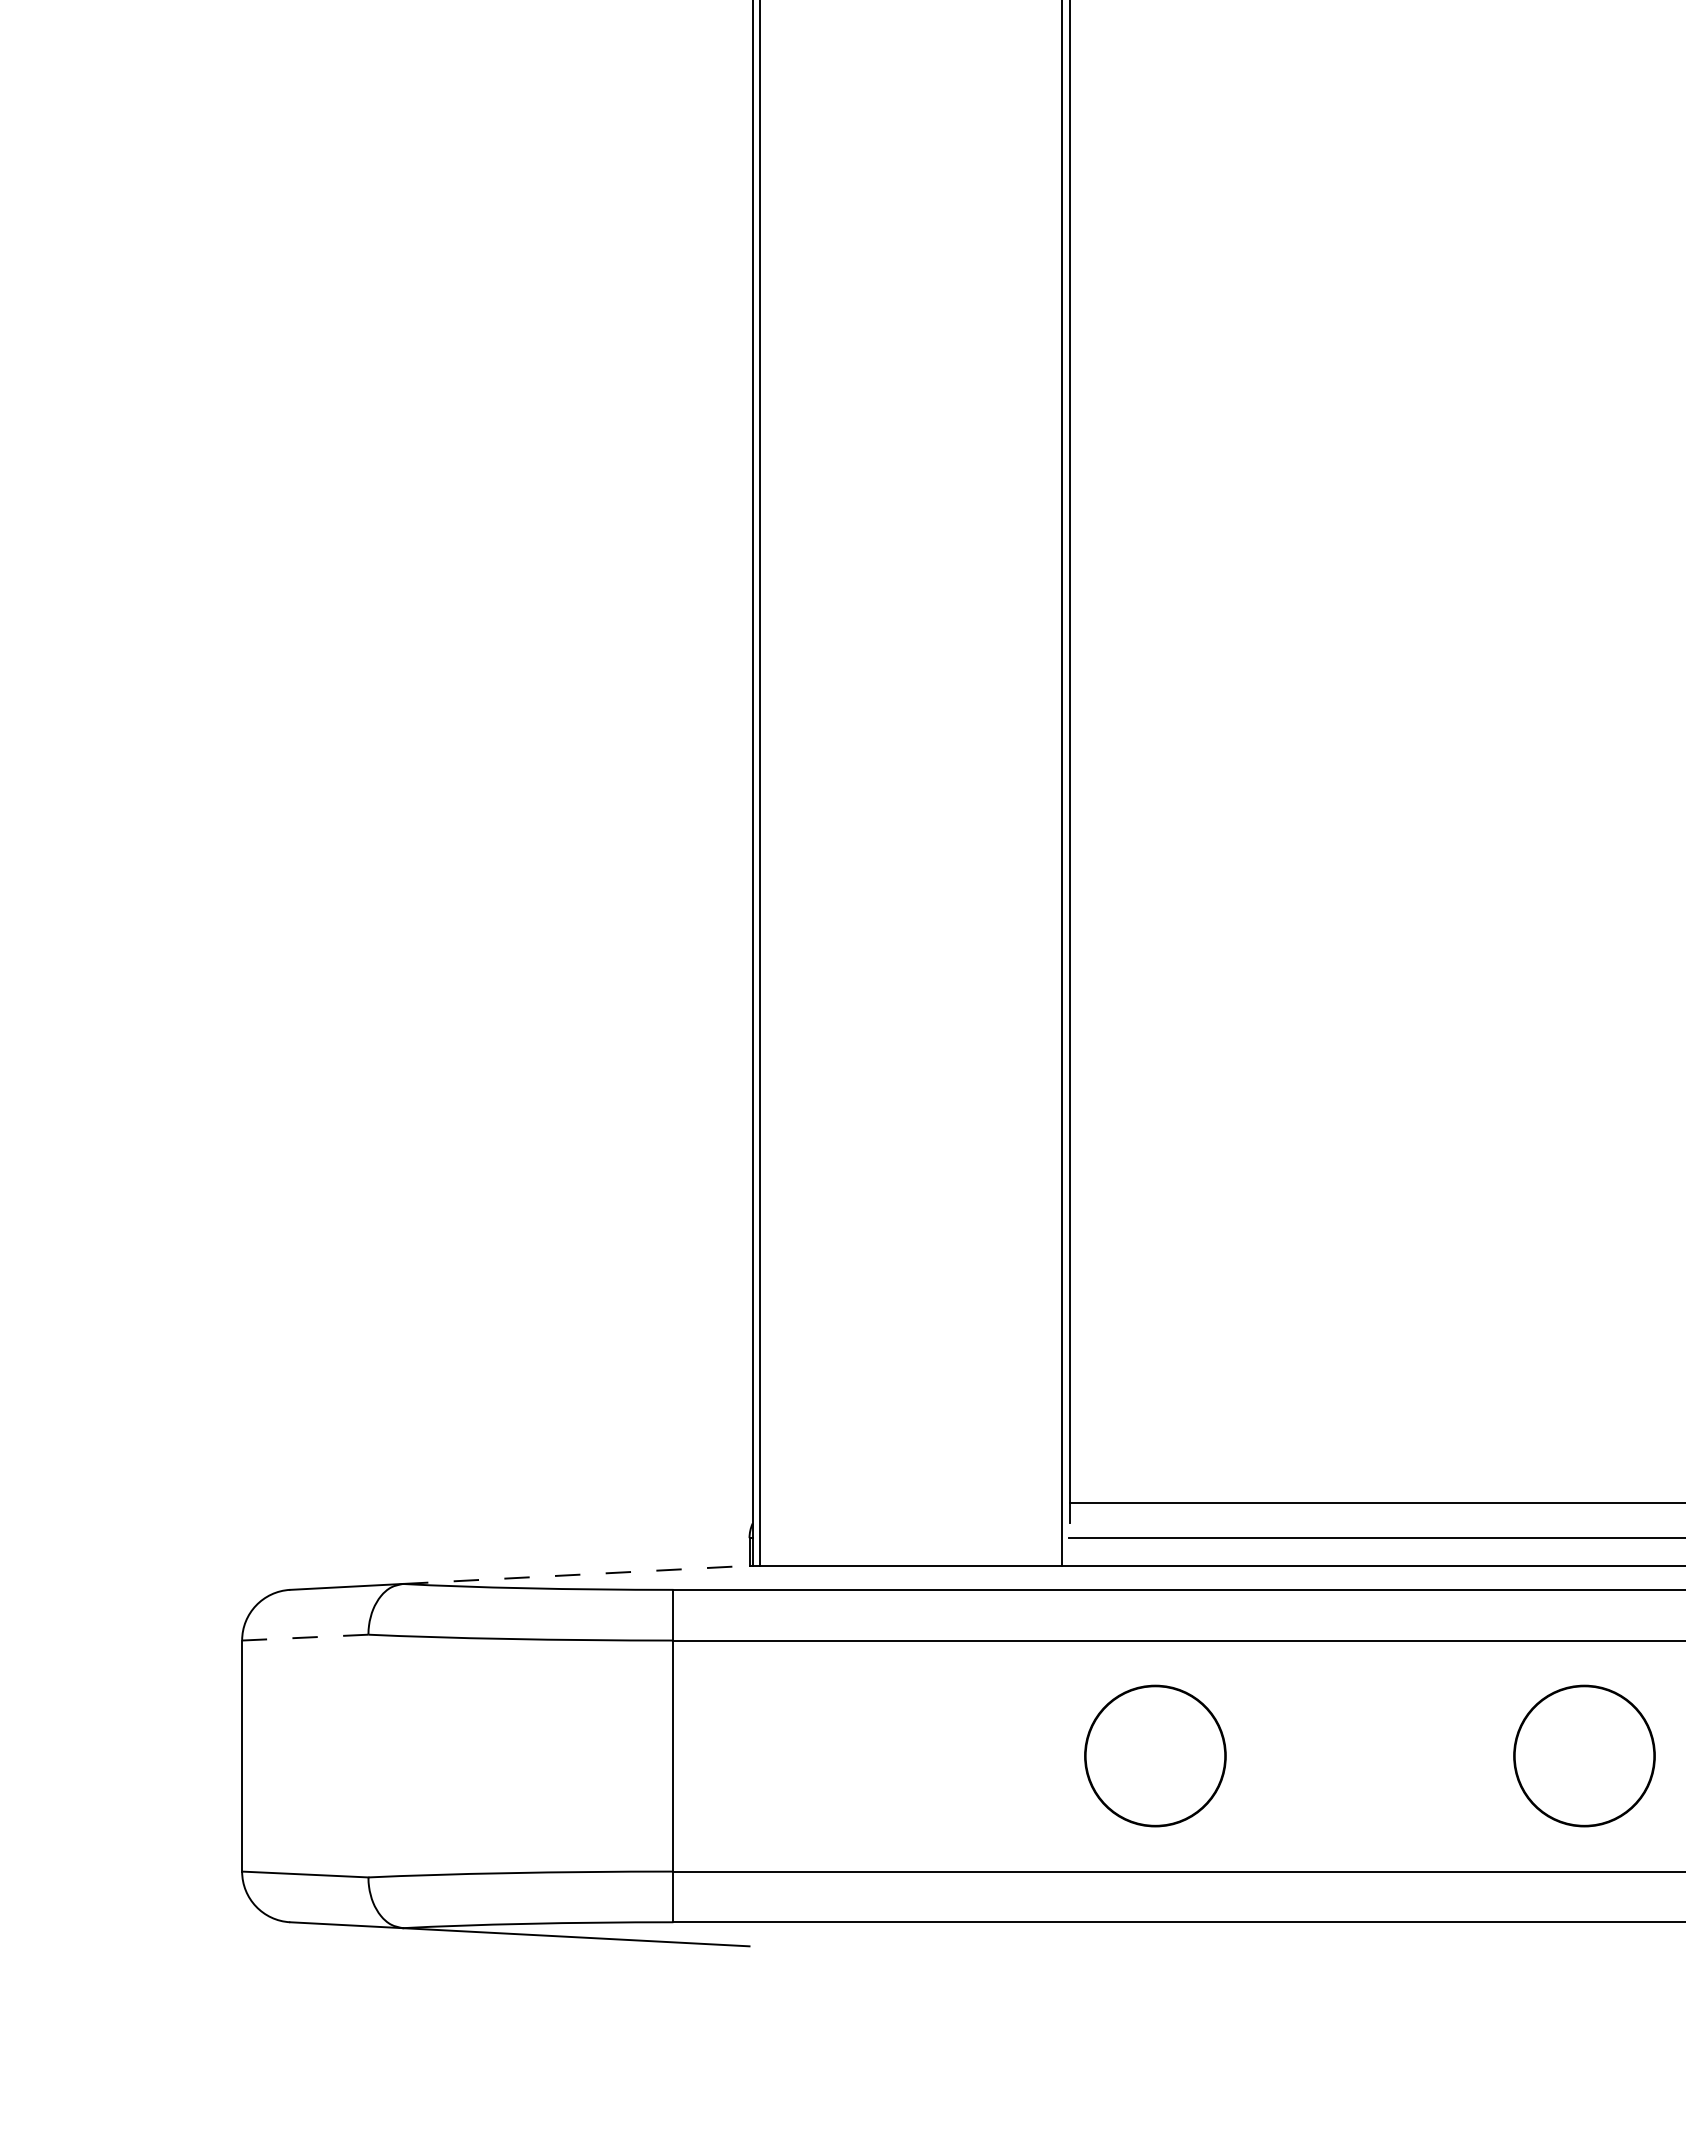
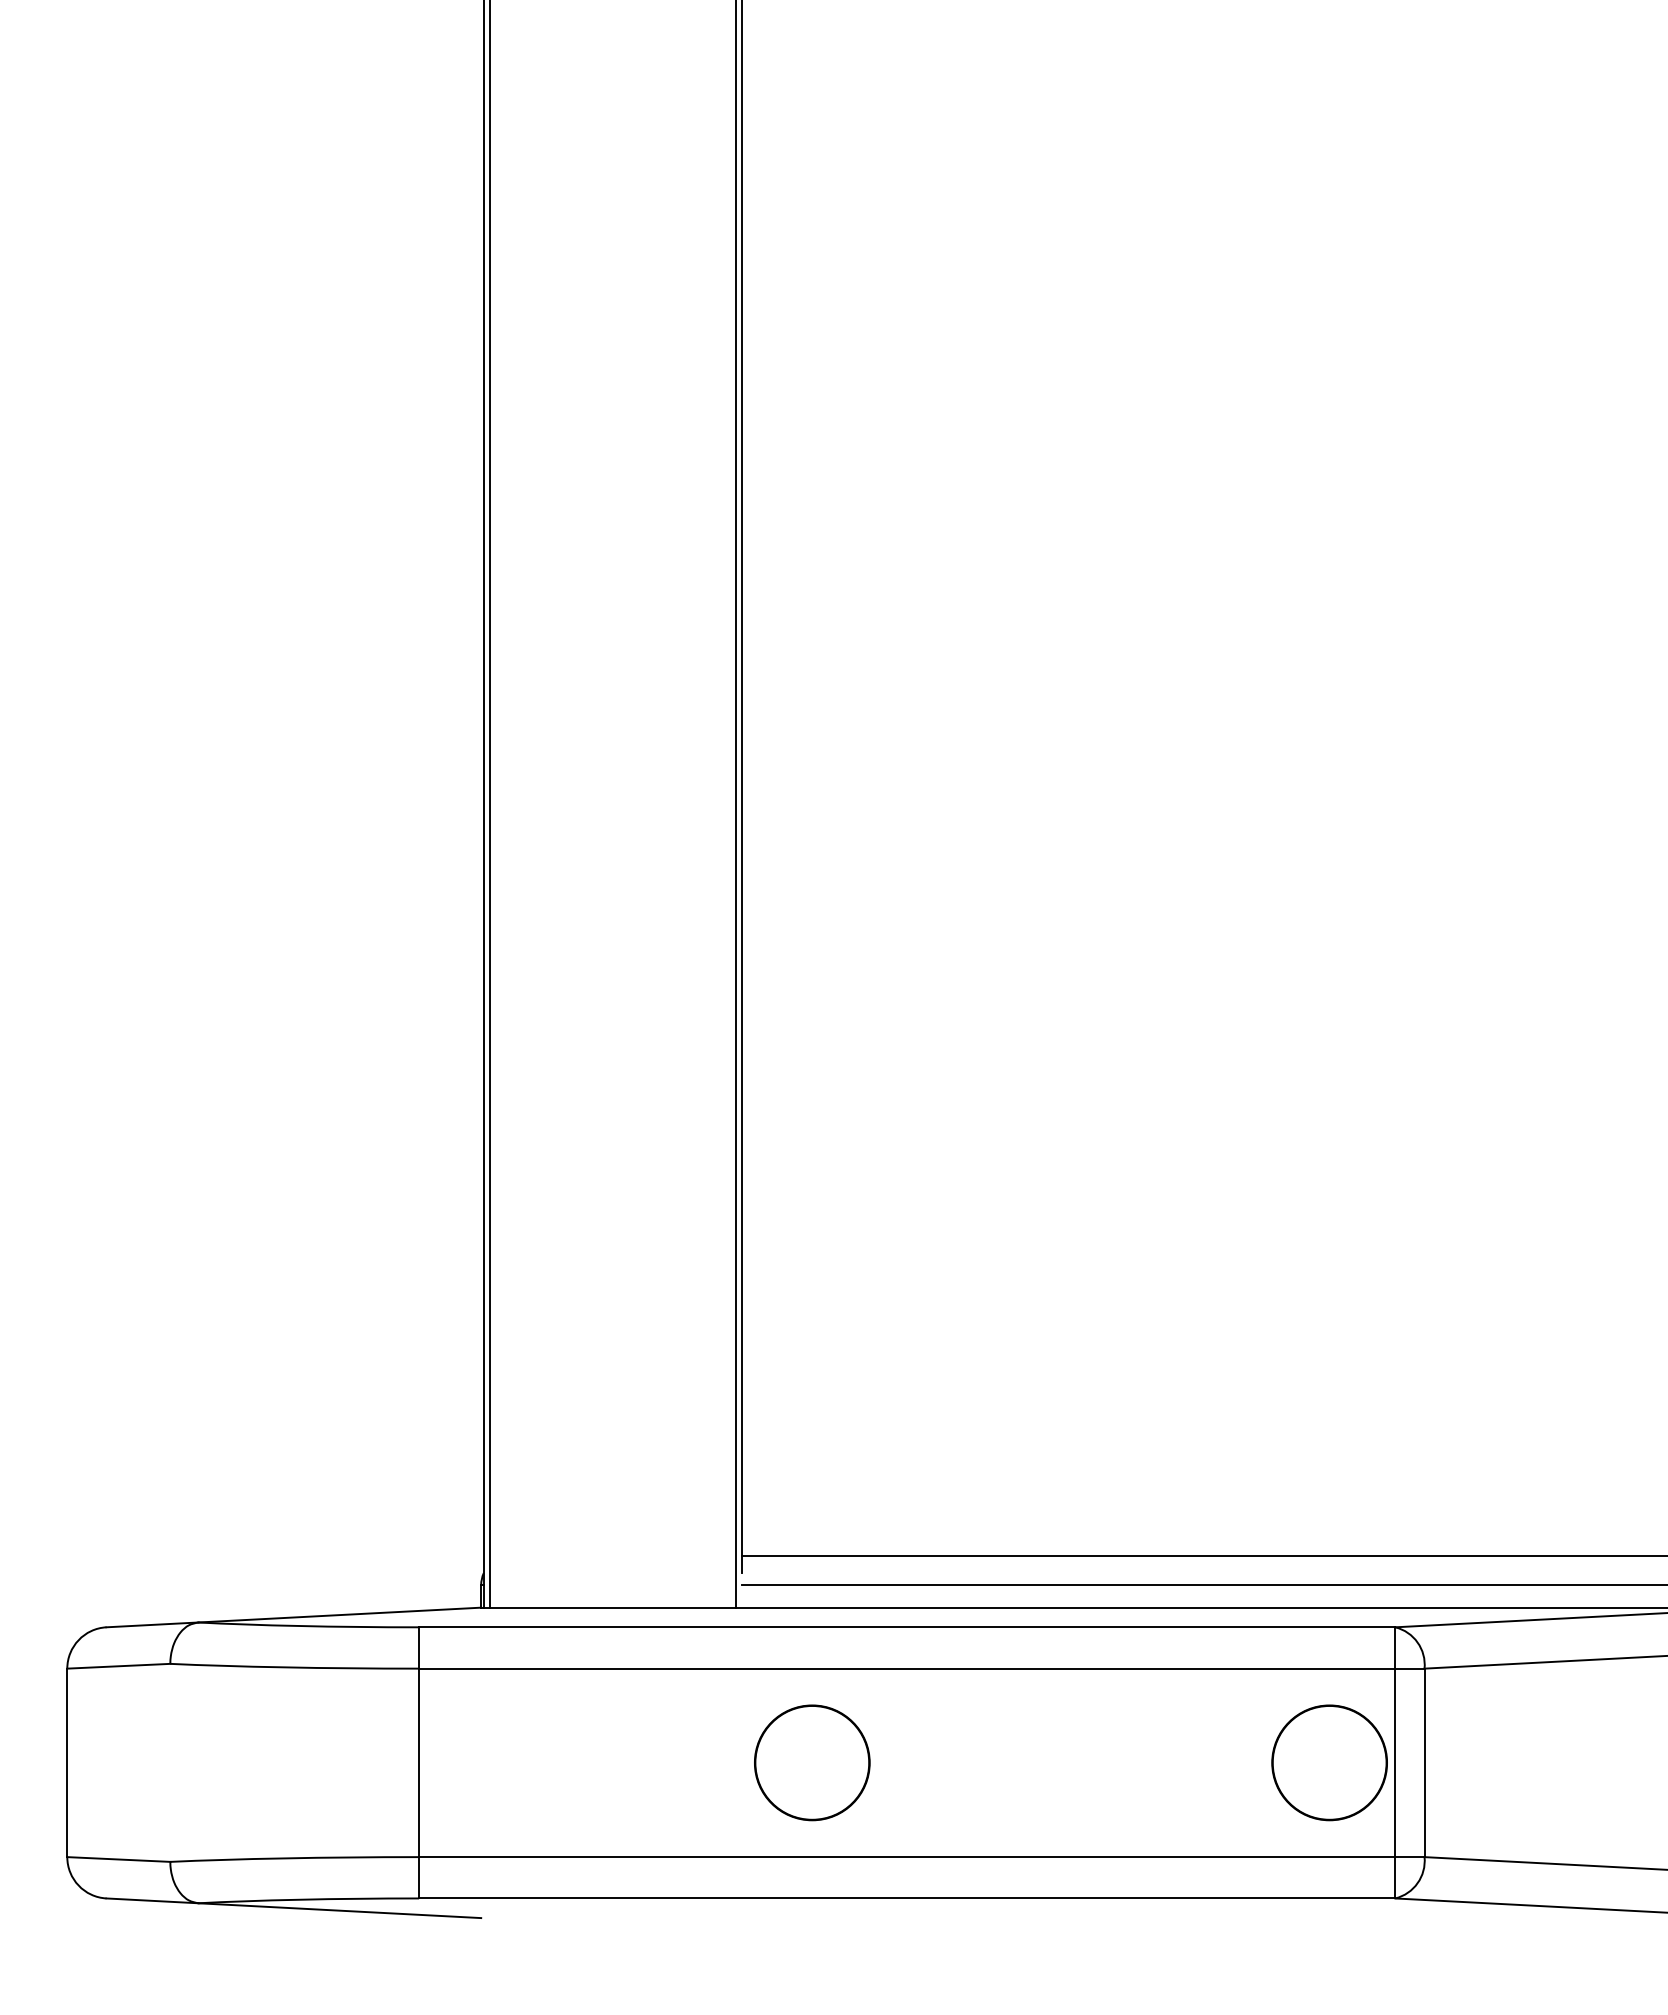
line: (575, 1575) -> (339, 1615), dashed -> solid
line: (304, 1637) -> (118, 1666), dashed -> solid
part: (1584, 1755) -> (1162, 1762), removed

